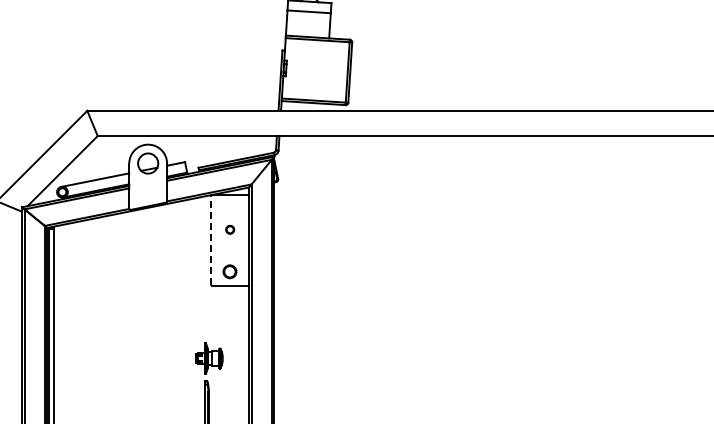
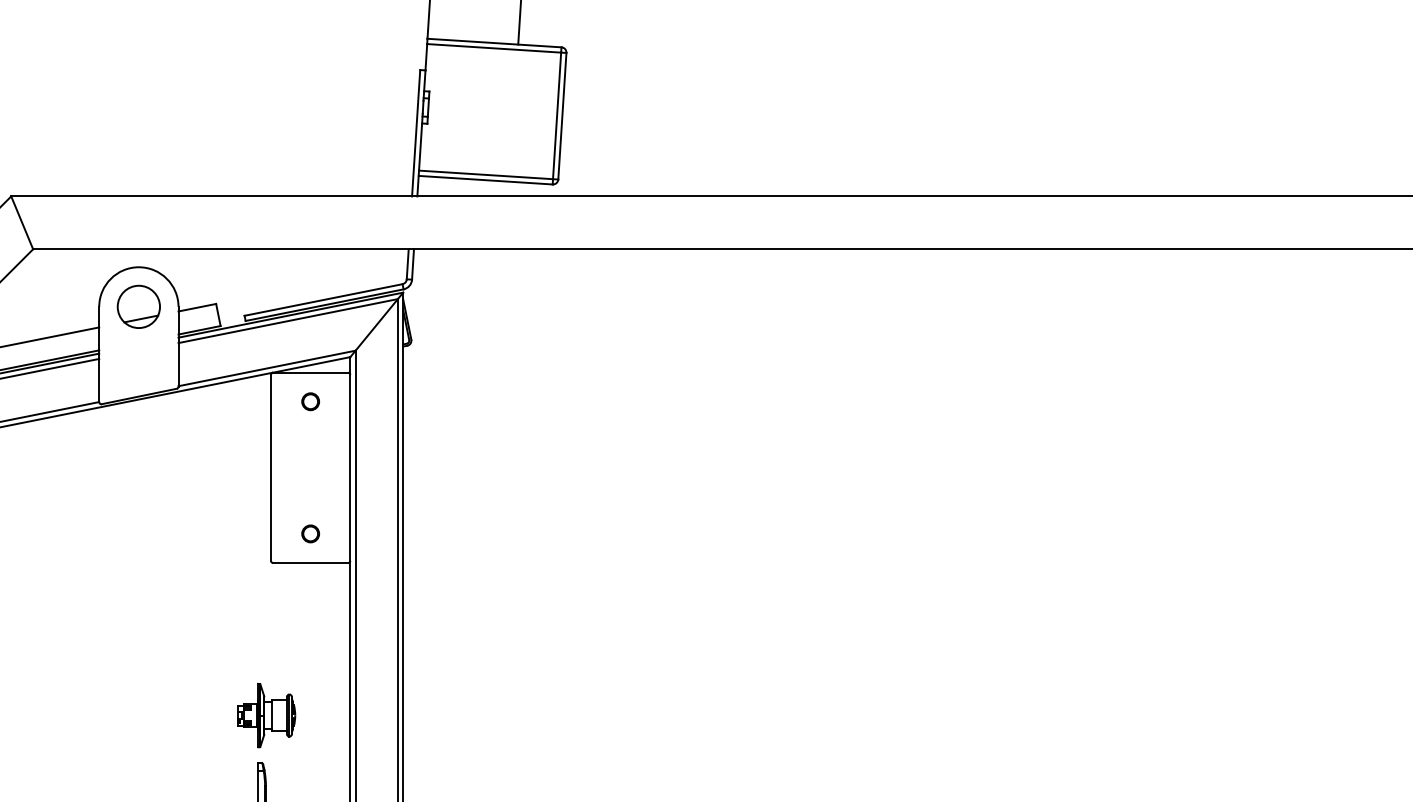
part: (230, 229) -> (311, 401), moved
line: (211, 239) -> (271, 466), dashed -> solid
part: (230, 271) -> (311, 533), size x0.62

